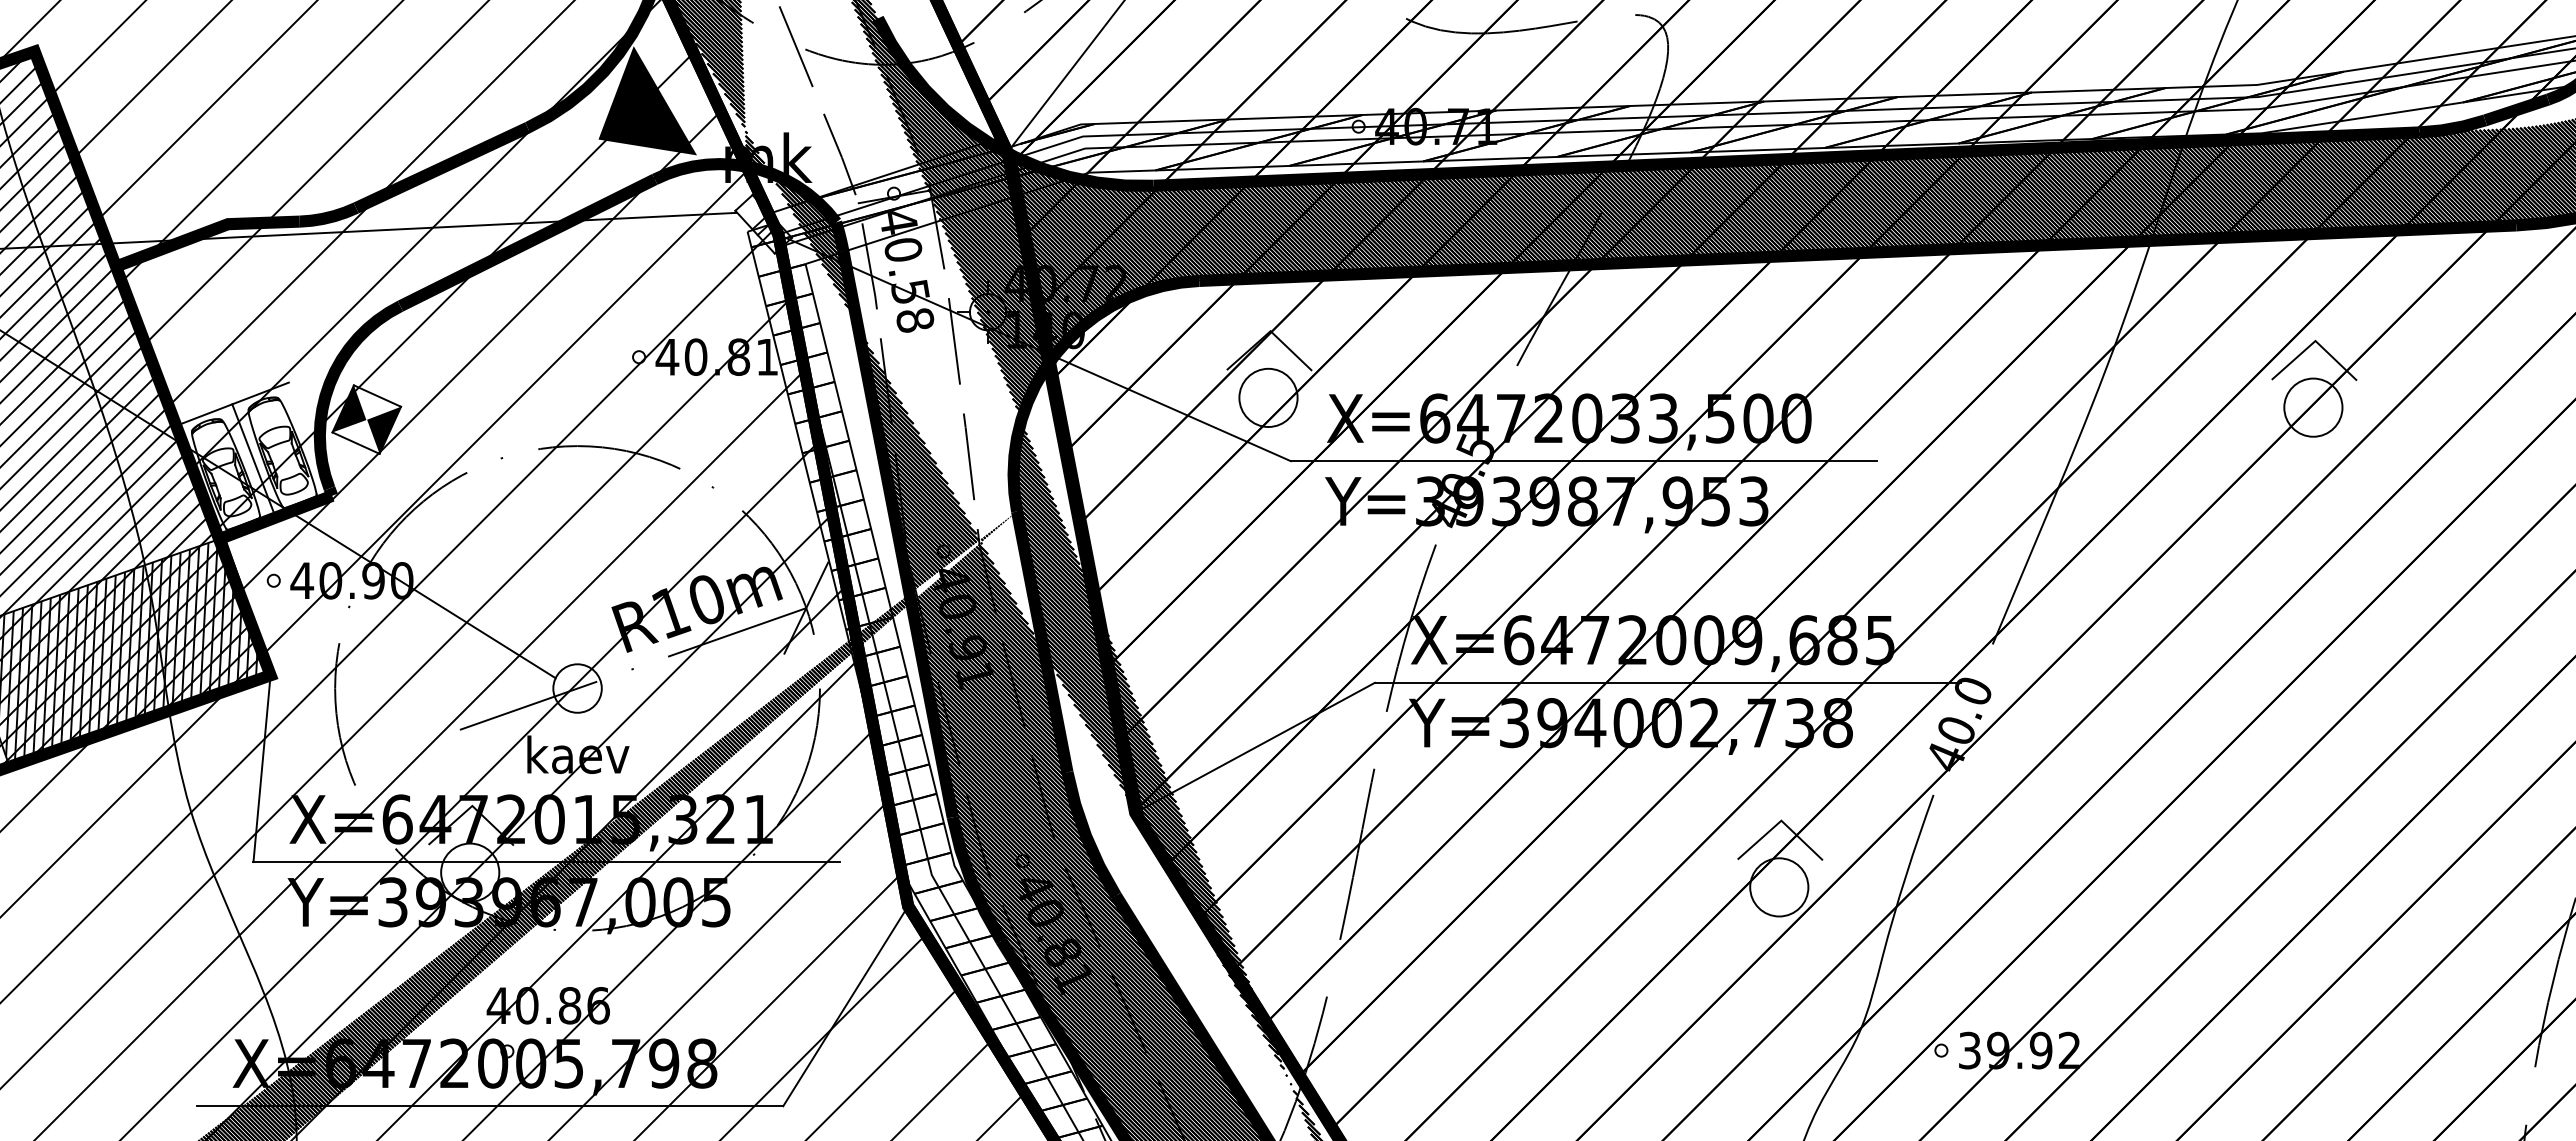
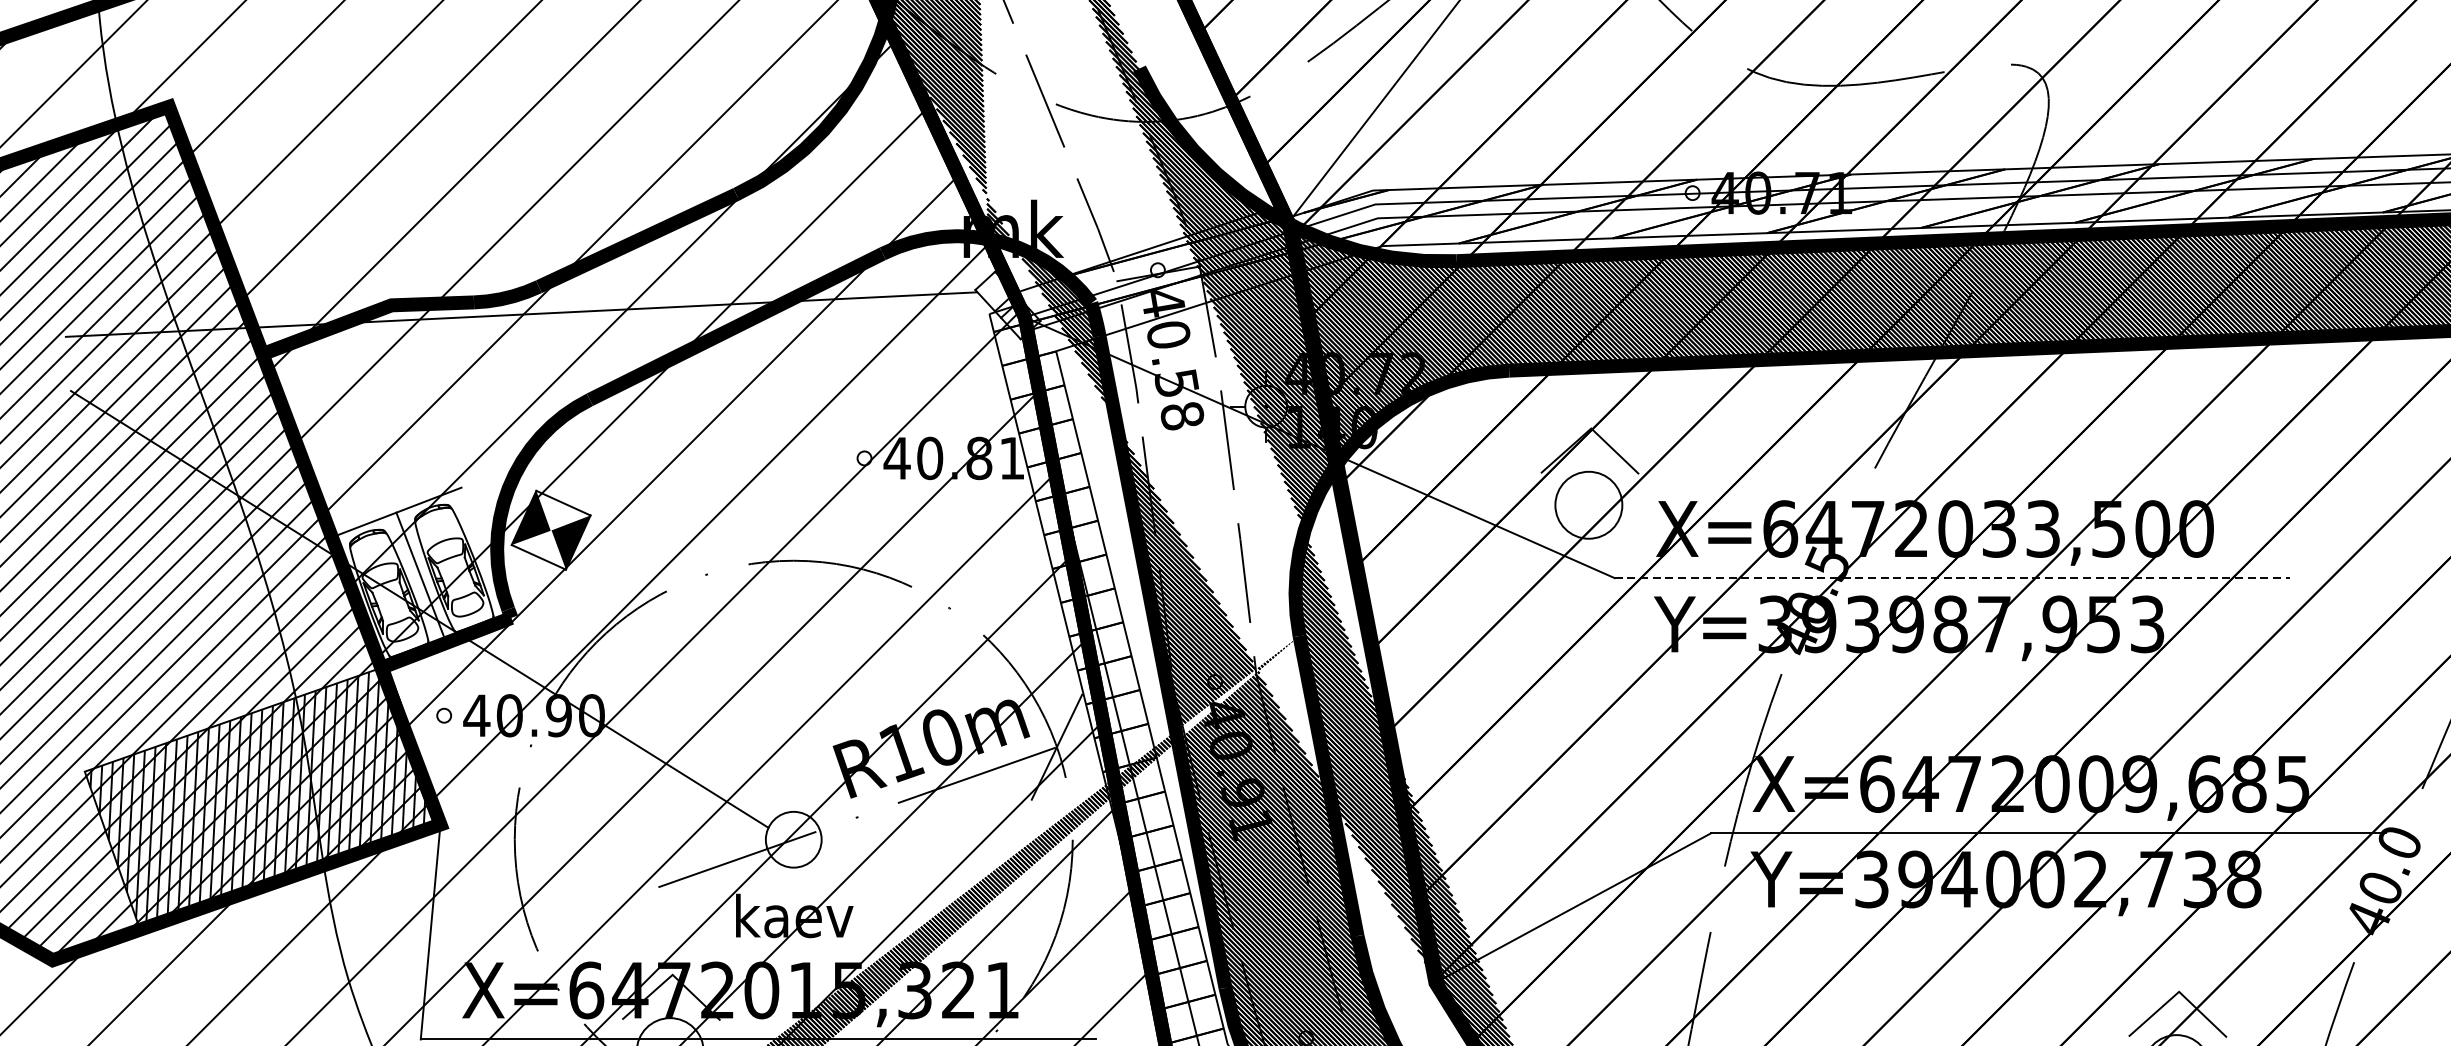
fill: (647, 100) -> (874, 163), removed
line: (1584, 461) -> (1952, 578), solid -> dashed

